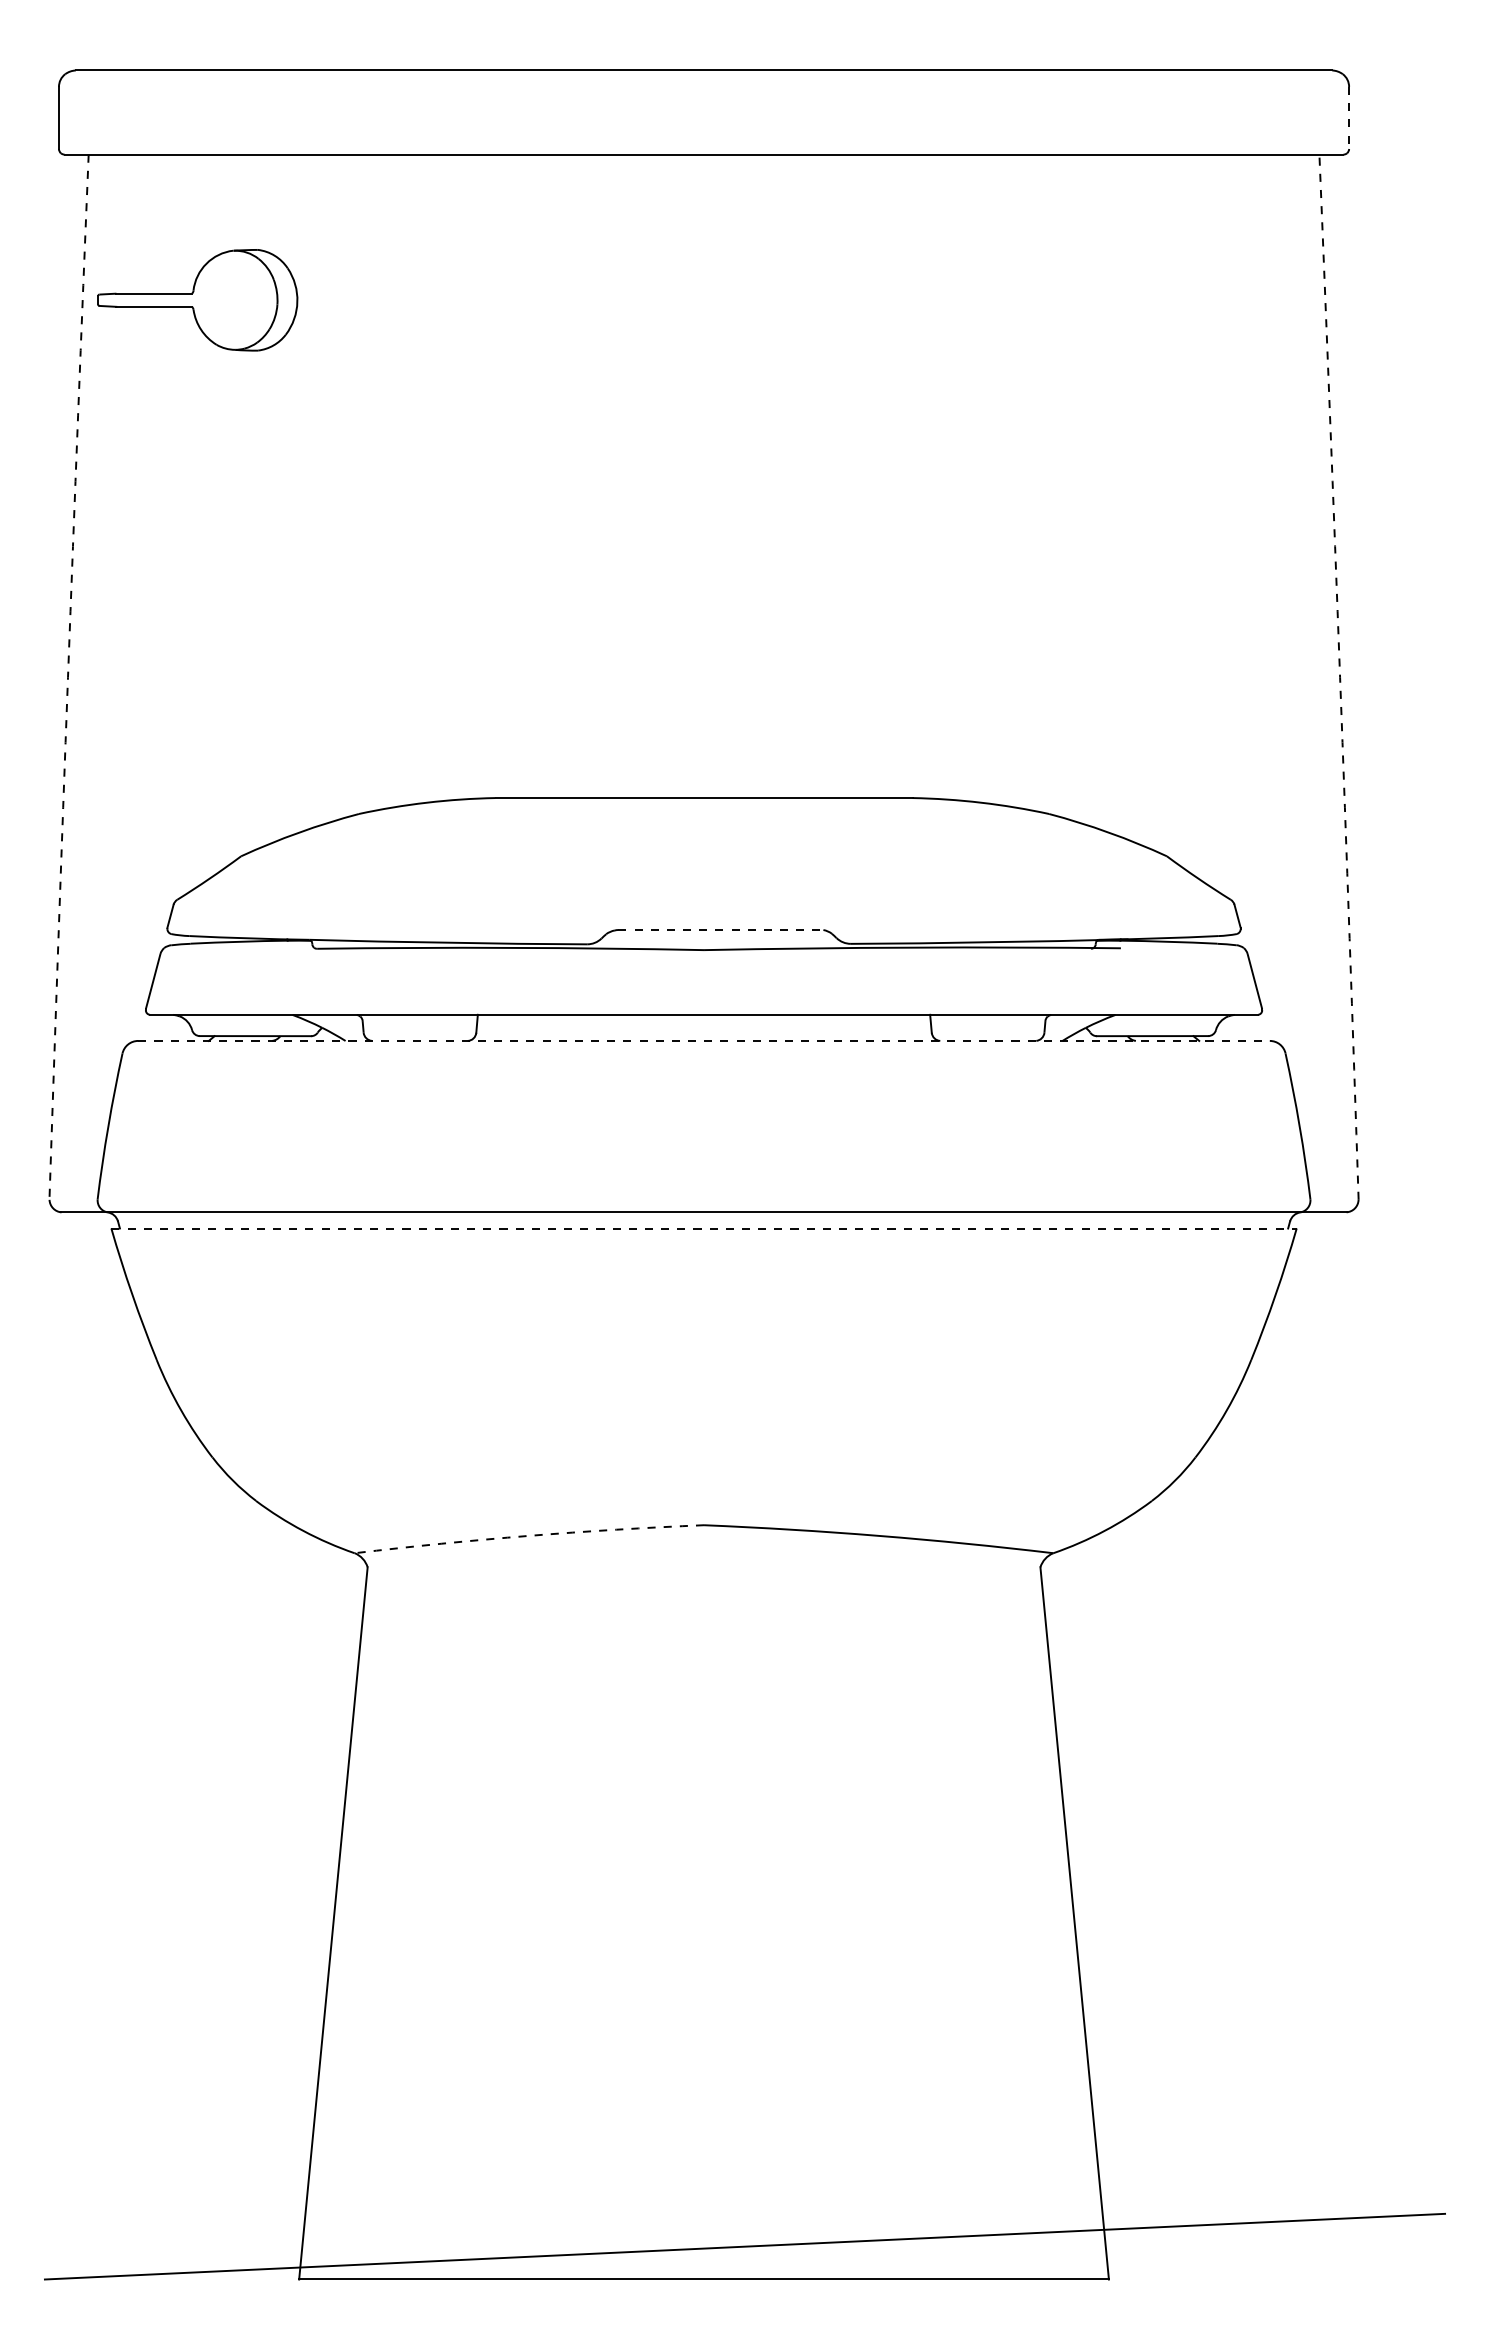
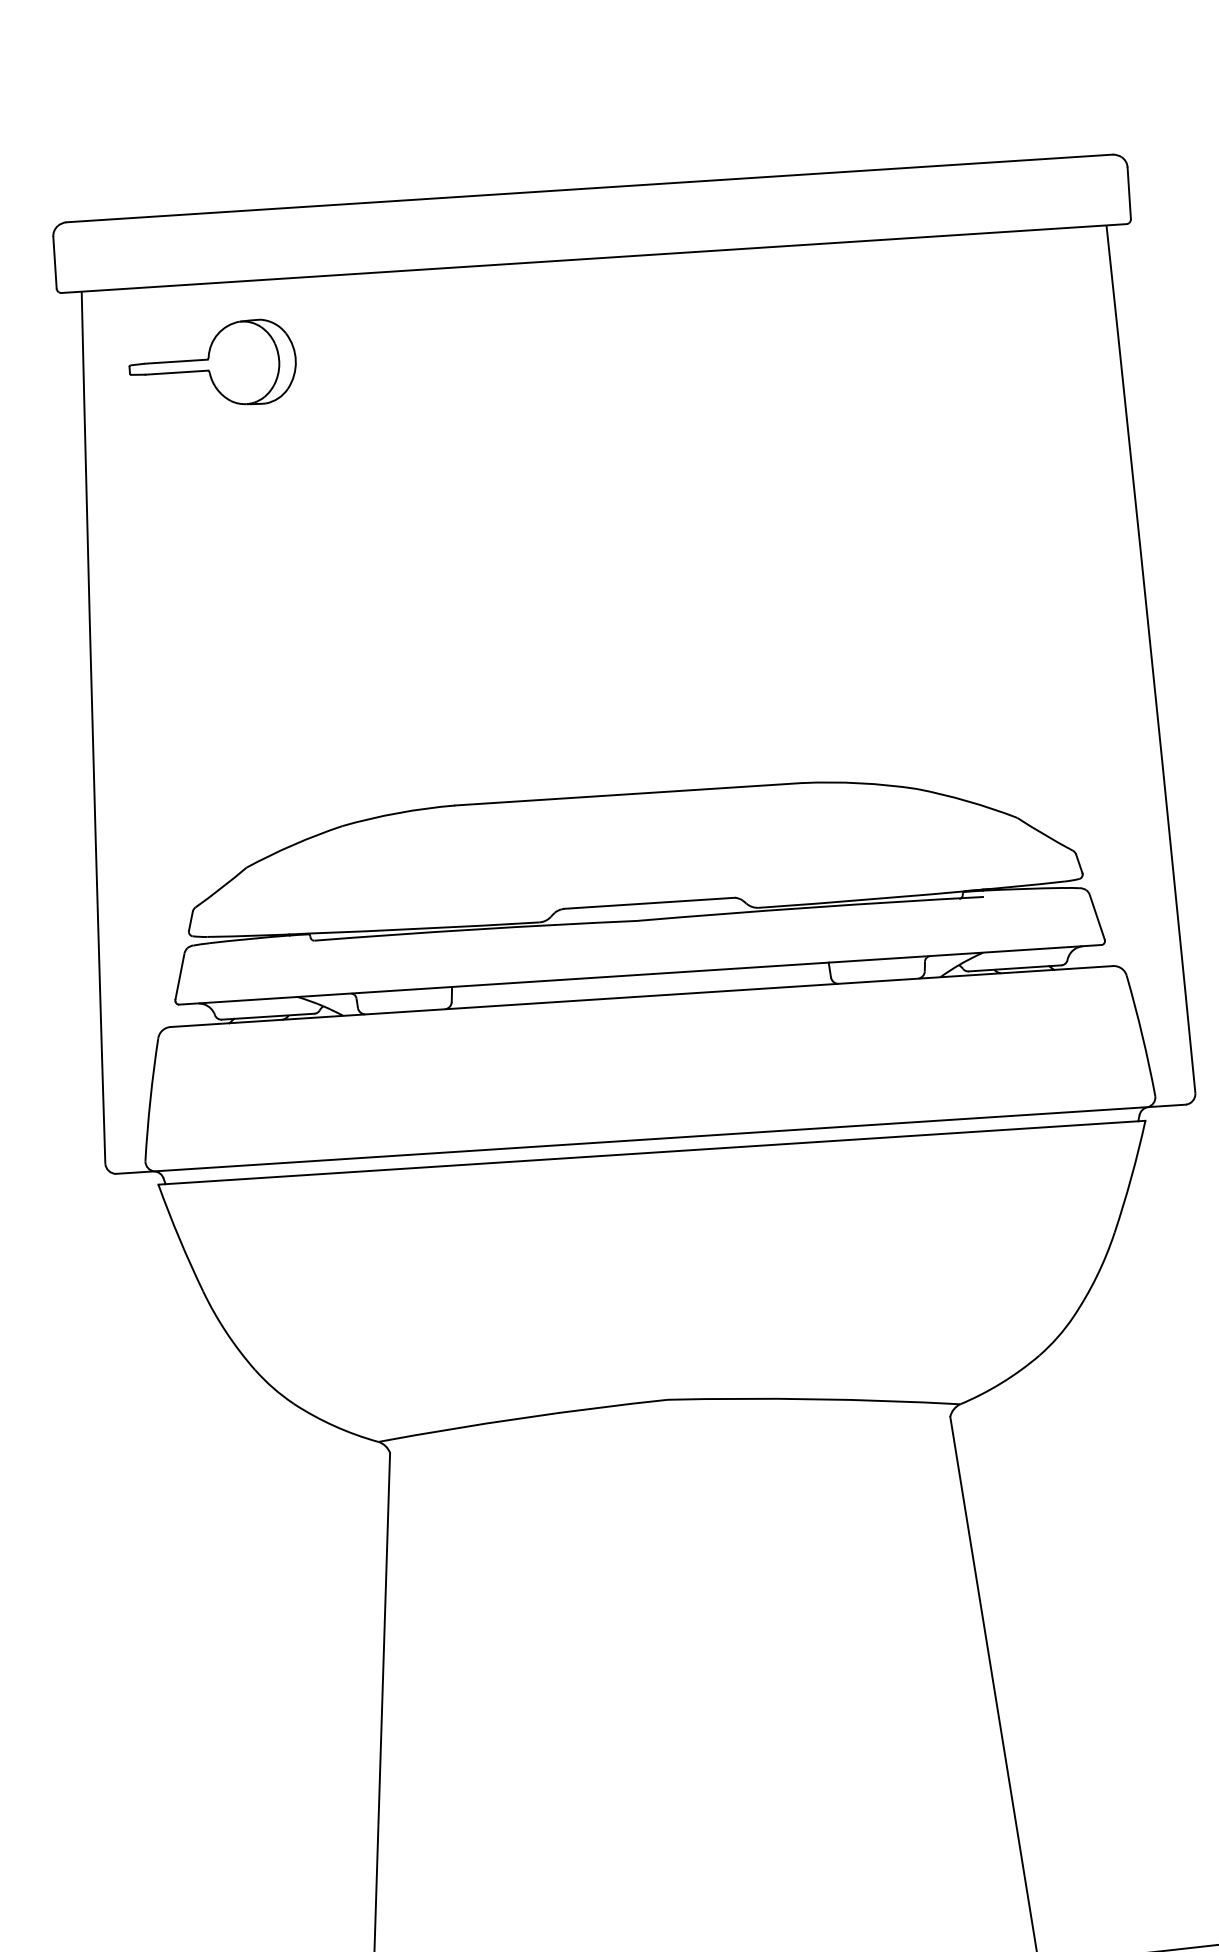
line: (1349, 118) -> (1129, 193), dashed -> solid
part: (197, 300) -> (212, 365), moved
arc: (68, 677) -> (93, 728), dashed -> solid
arc: (1340, 677) -> (1152, 659), dashed -> solid
line: (720, 930) -> (649, 903), dashed -> solid
line: (704, 1040) -> (642, 996), dashed -> solid
line: (704, 1228) -> (652, 1152), dashed -> solid
arc: (529, 1535) -> (523, 1417), dashed -> solid

